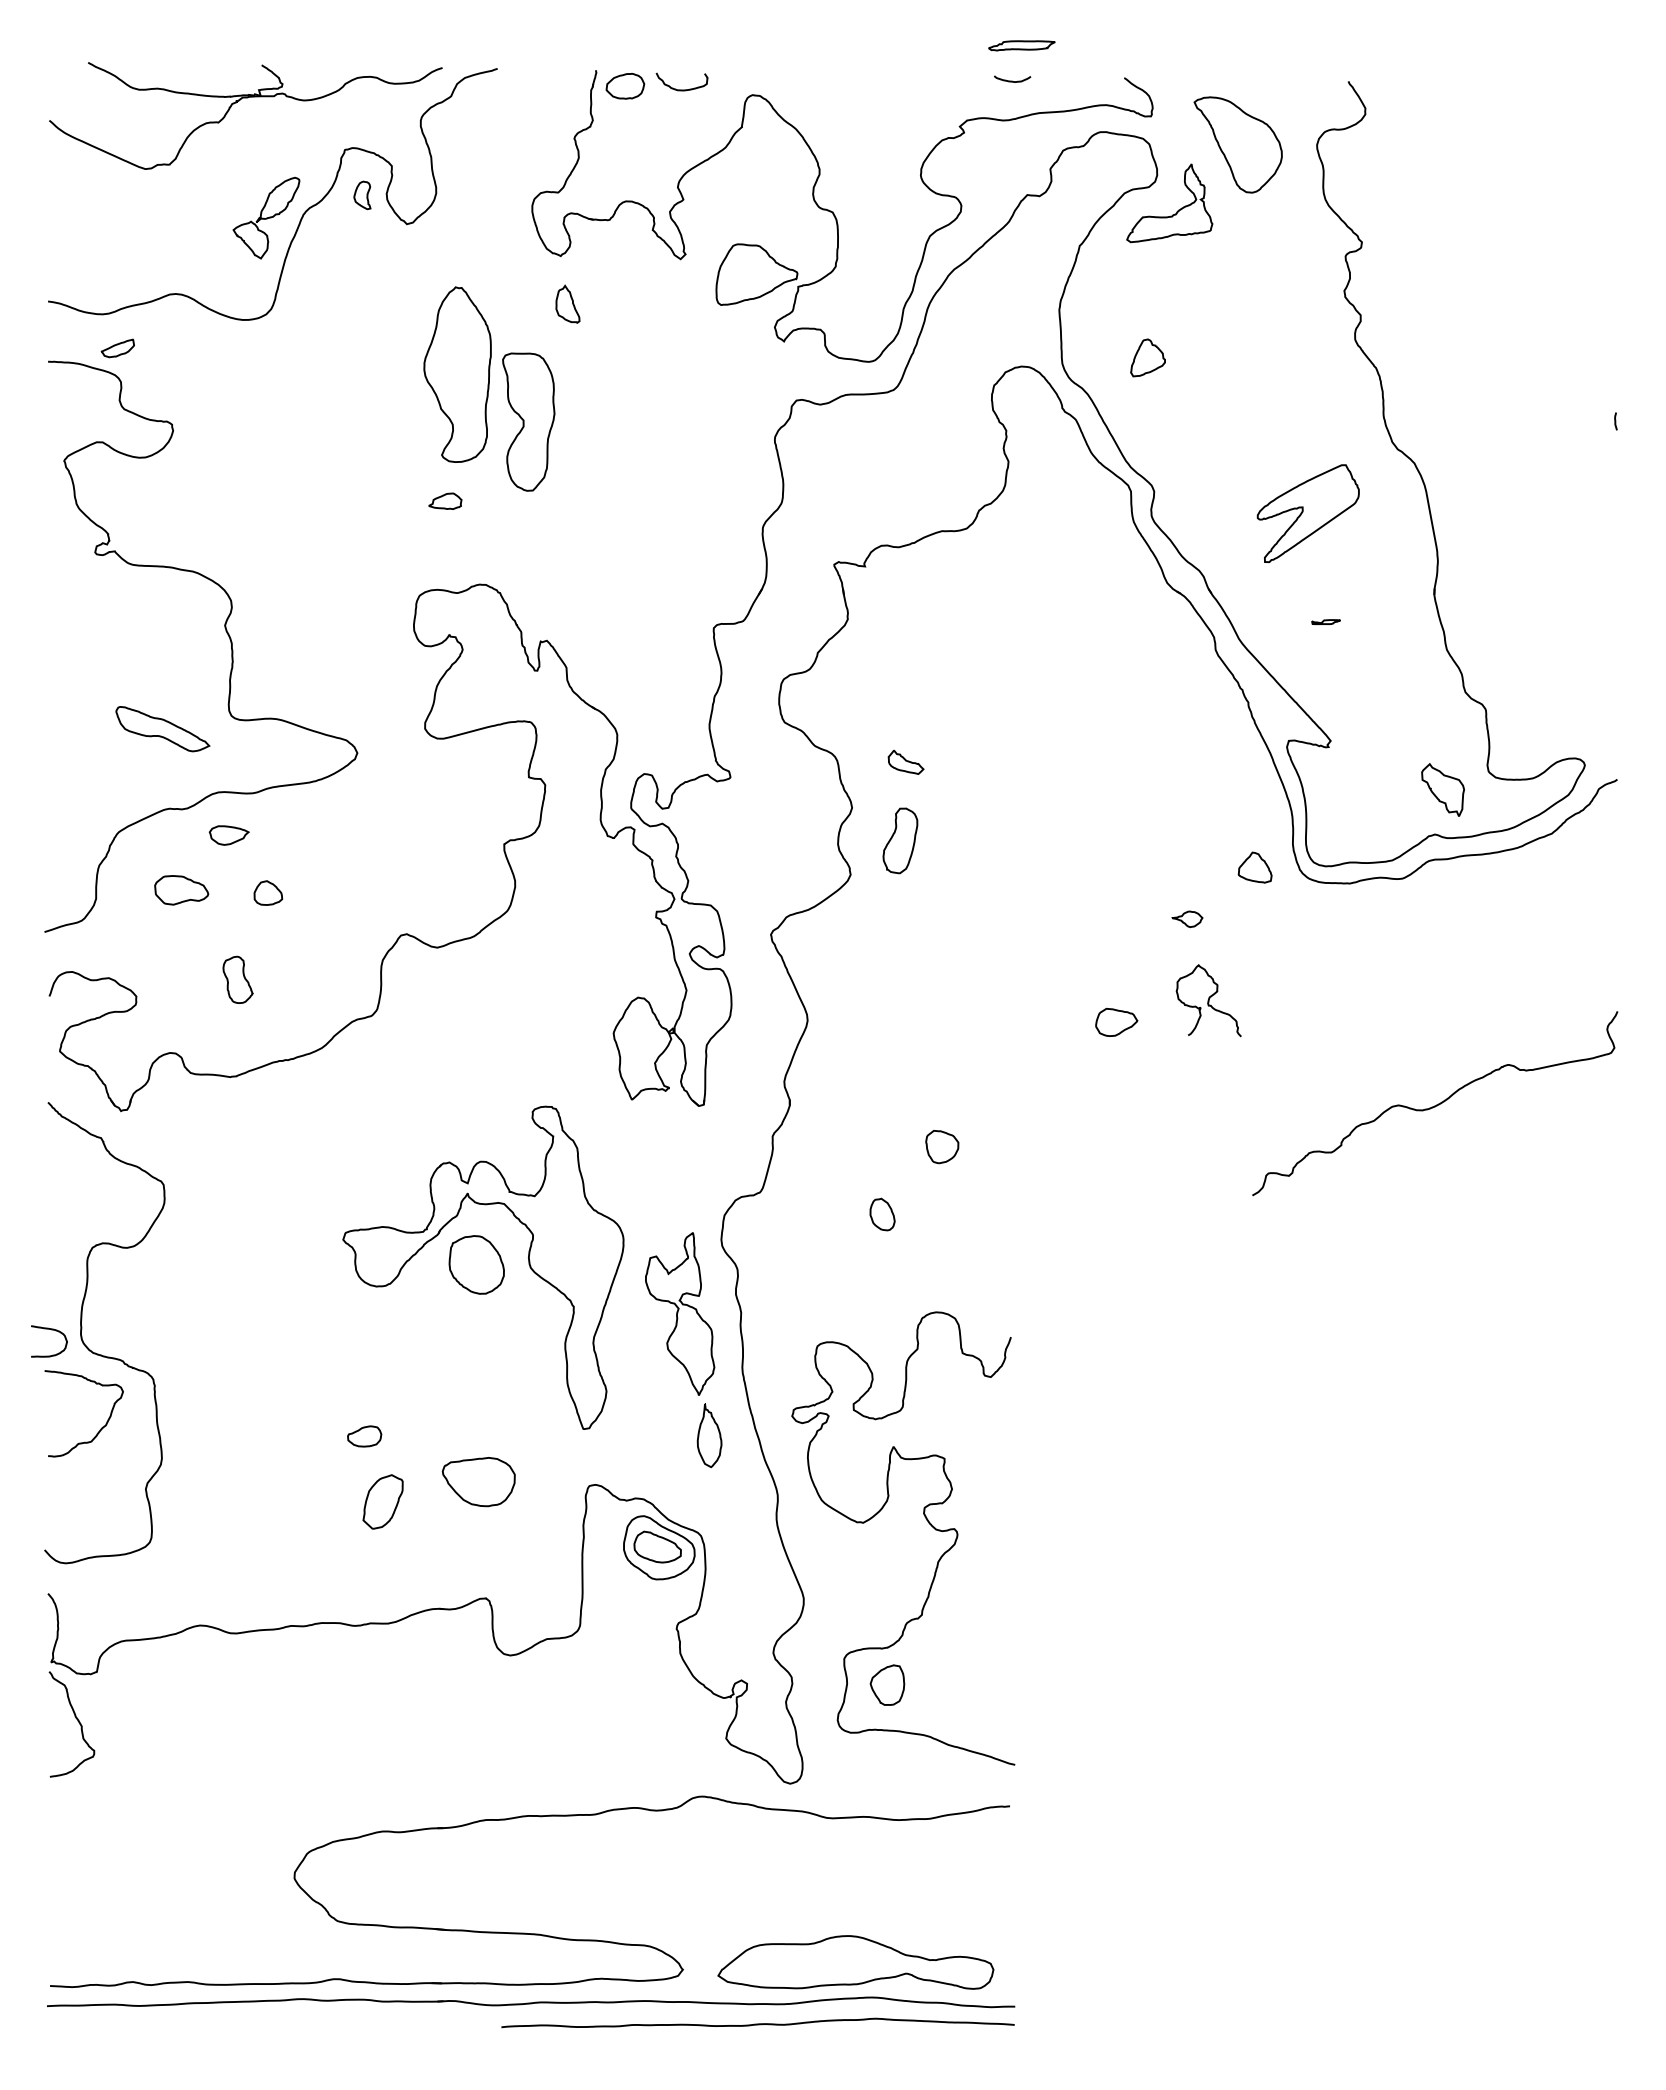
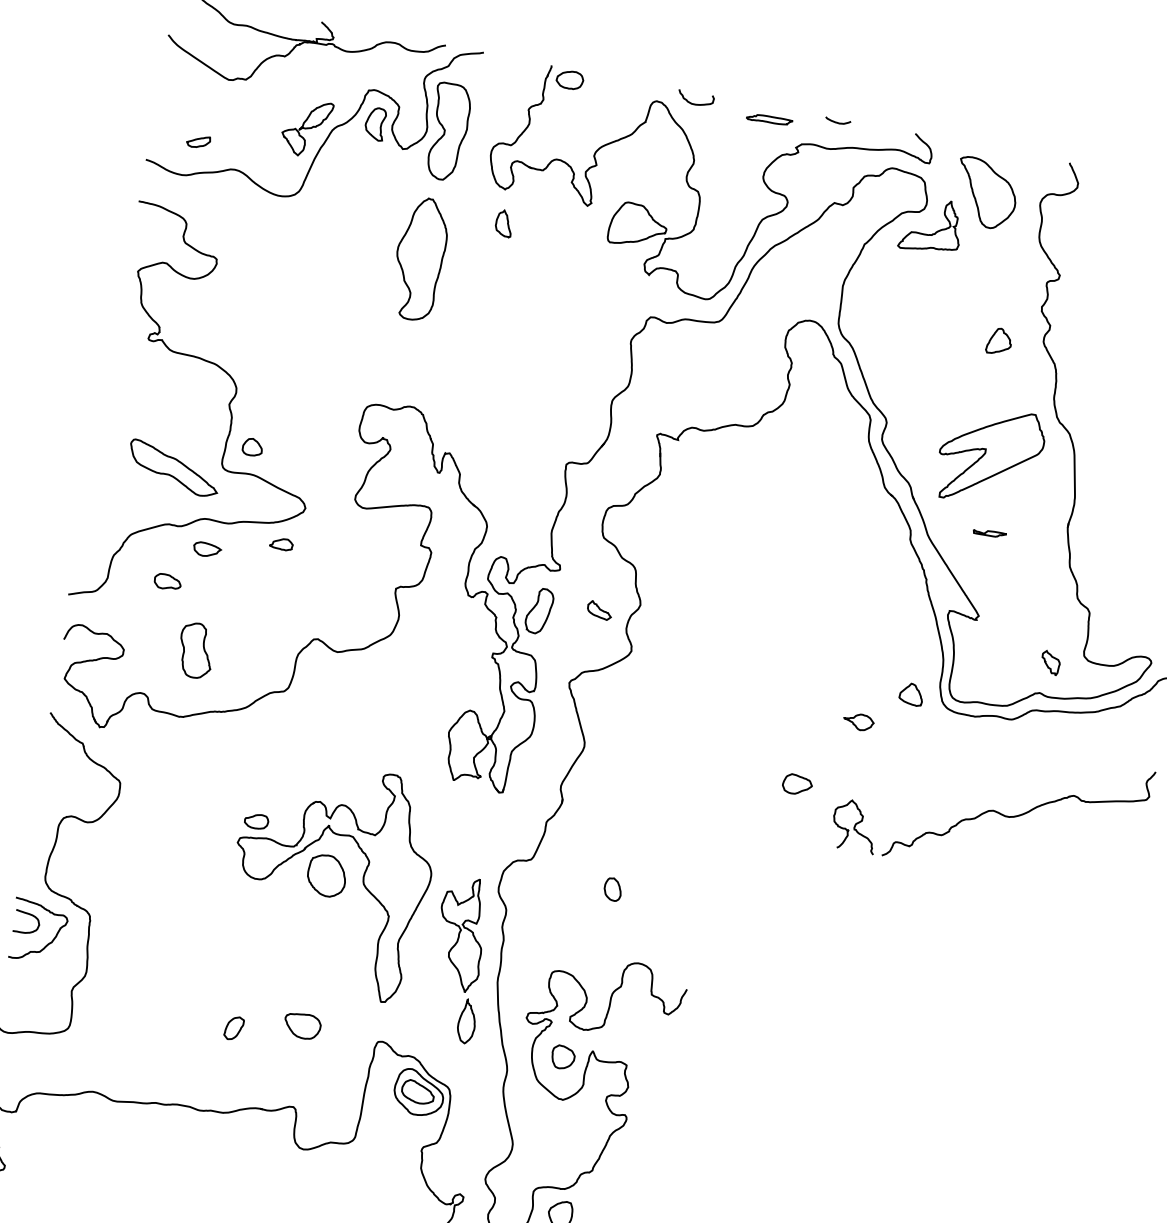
part: (1021, 45) -> (769, 119), moved
curve: (681, 89) -> (694, 103), moved
part: (362, 195) -> (375, 124), size x1.67
part: (117, 348) -> (198, 141), moved
part: (1147, 357) -> (999, 341), moved
part: (528, 421) -> (448, 131), moved
part: (445, 500) -> (281, 543), moved
part: (1308, 513) -> (990, 456), size x1.43
part: (1325, 621) -> (989, 532), size x1.67
part: (162, 728) -> (173, 468), size x1.43
part: (905, 761) -> (599, 609), moved
part: (1443, 789) -> (1050, 662), size x0.62
part: (900, 840) -> (539, 610), moved
part: (181, 890) -> (167, 582), size x0.71
part: (268, 892) -> (252, 446), moved
part: (1187, 919) -> (858, 722), size x1.43
part: (237, 979) -> (195, 650), size x1.67
curve: (1208, 1000) -> (854, 825), moved
curve: (1436, 1104) -> (1019, 814), moved
part: (942, 1147) -> (563, 1057), moved
curve: (51, 1330) -> (29, 915), moved
part: (364, 1436) -> (256, 821), moved
part: (478, 1482) -> (302, 1026), size x0.71
part: (383, 1501) -> (234, 1028), size x0.62

